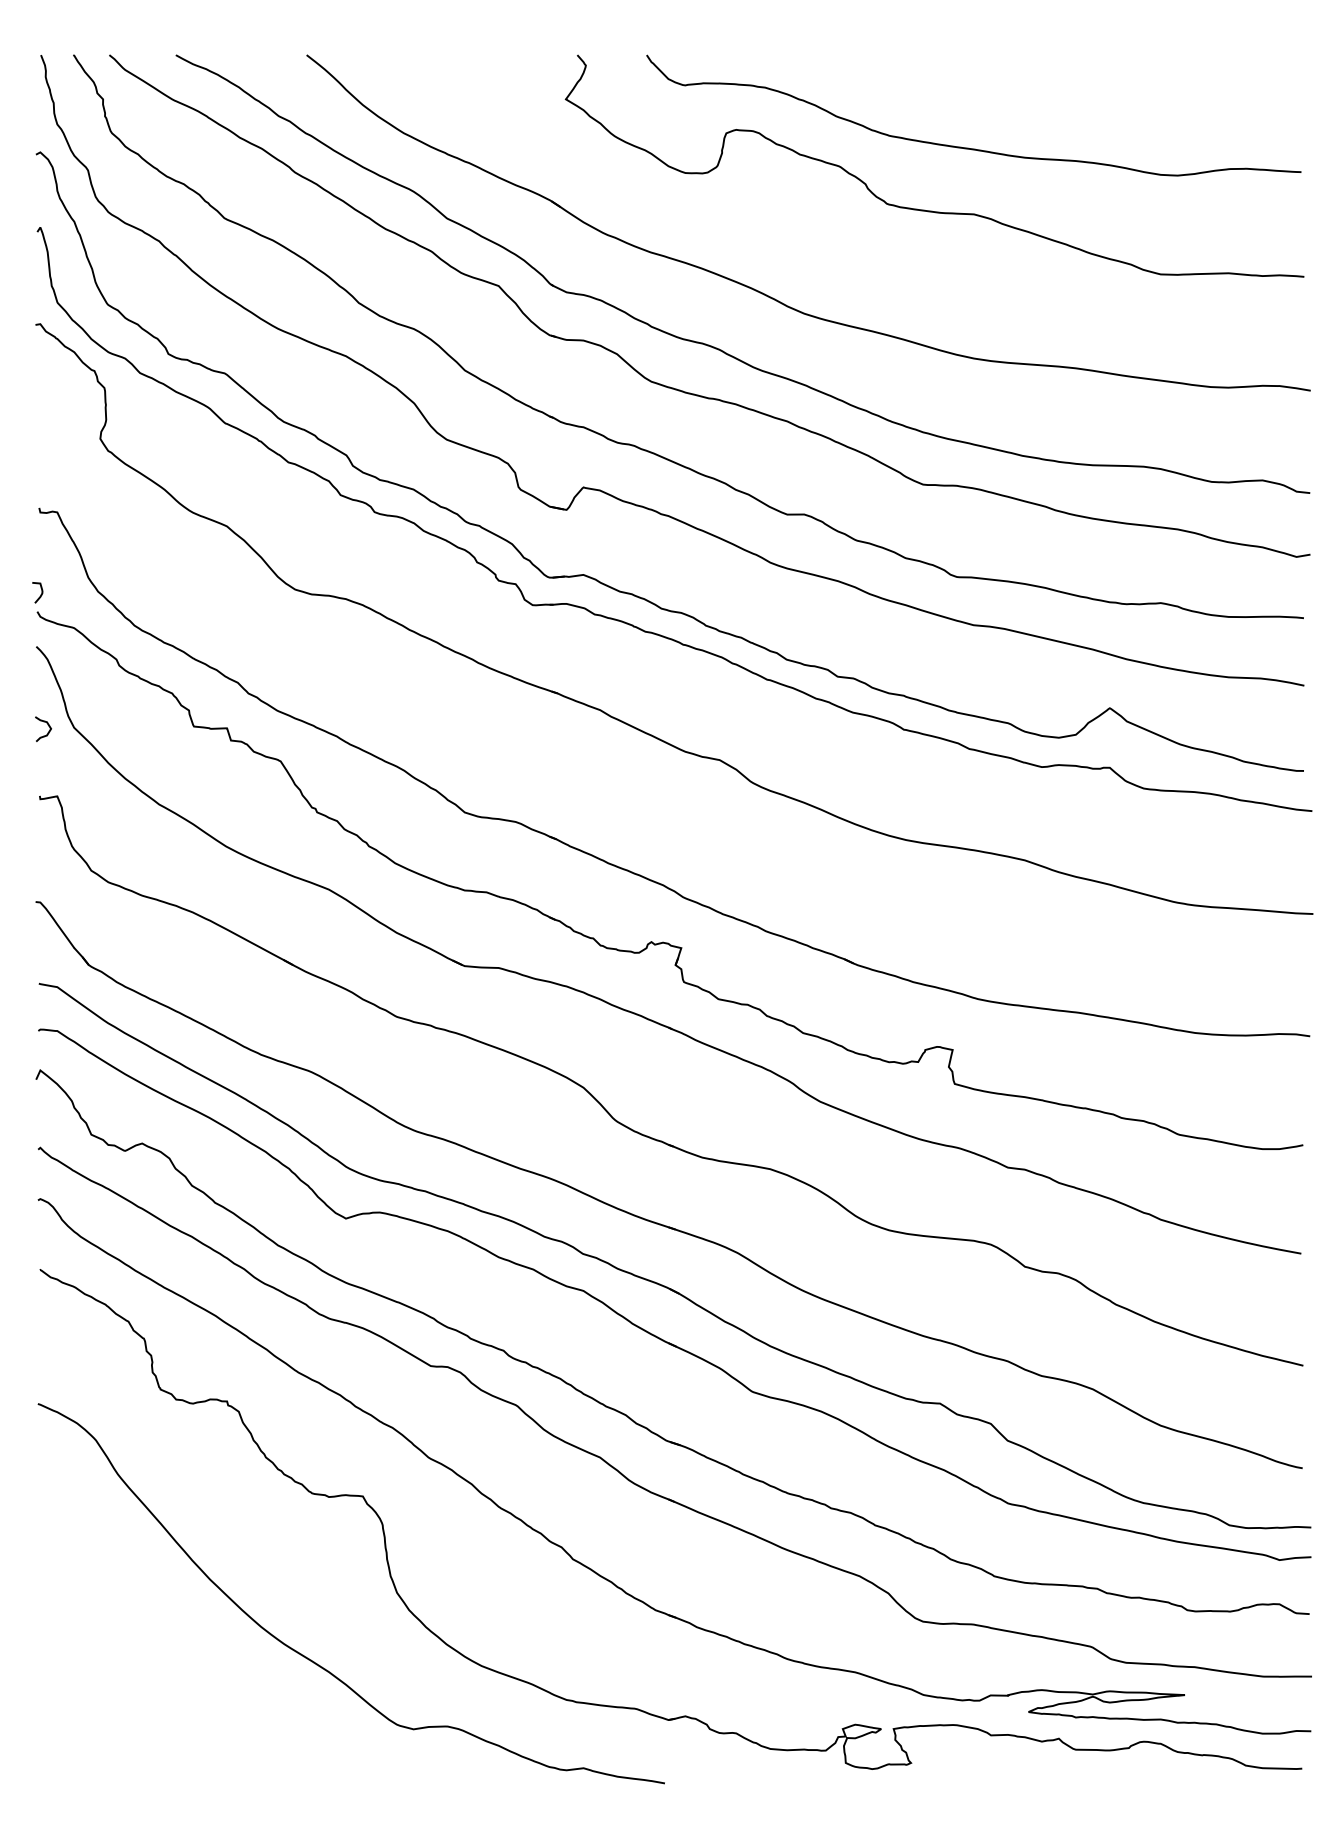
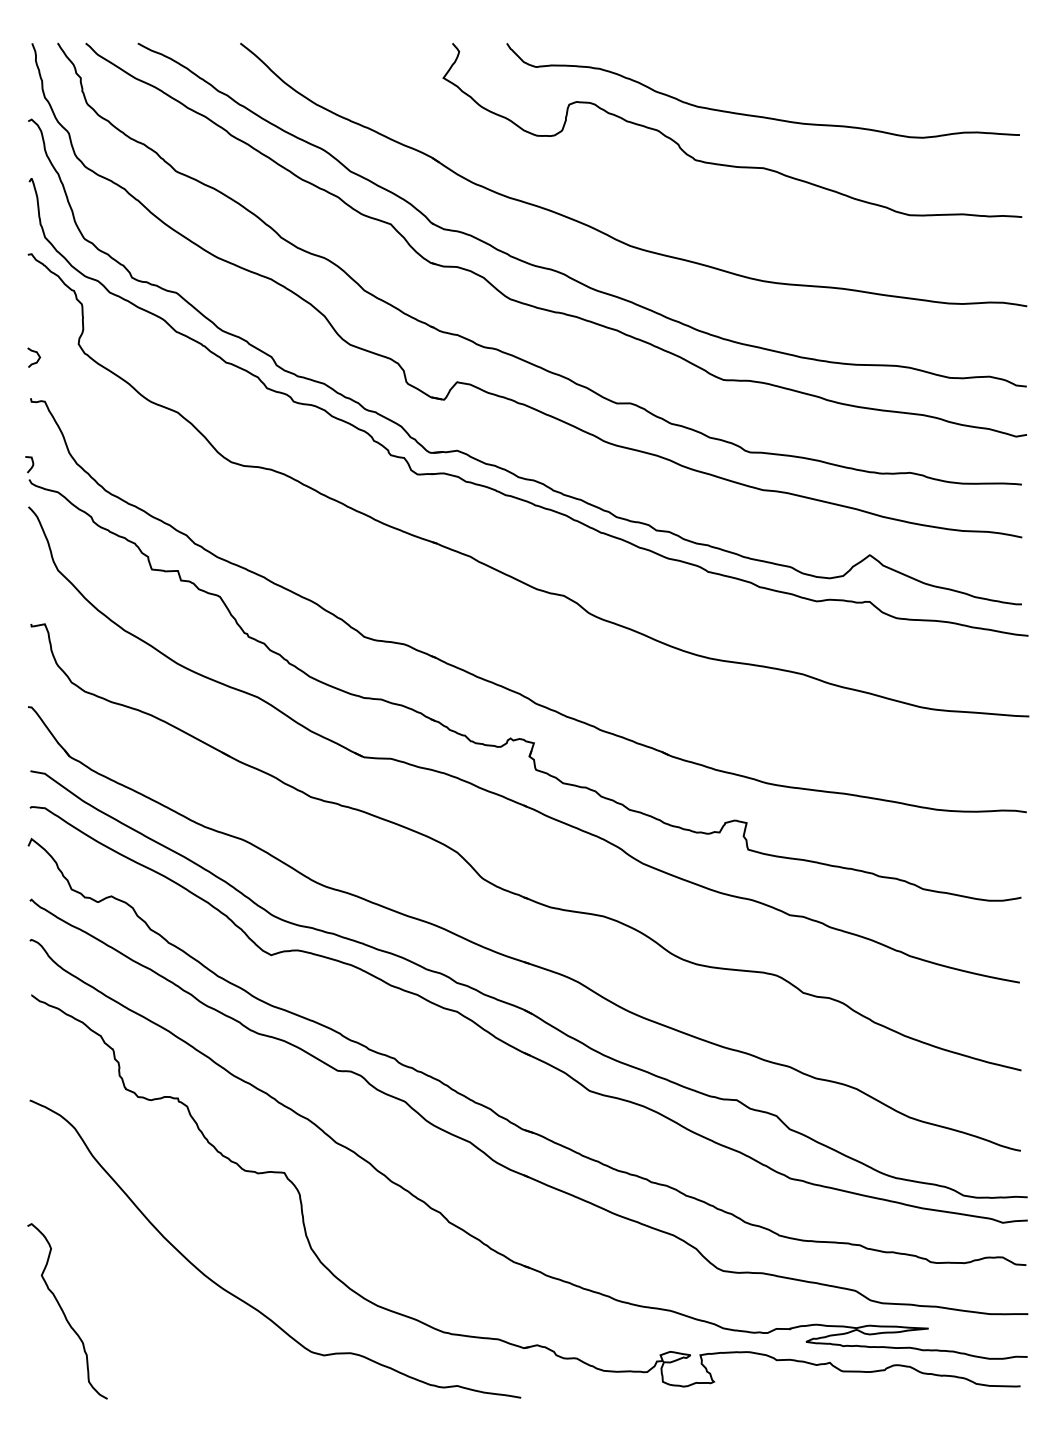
curve: (48, 726) -> (38, 355), moved
curve: (82, 1675) -> (64, 1313), added

